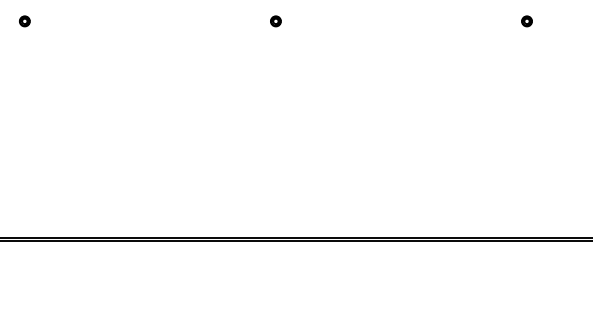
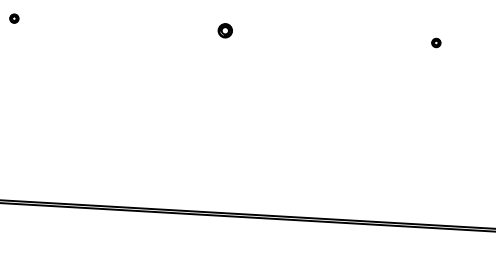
part: (275, 21) -> (224, 30), size x1.6

